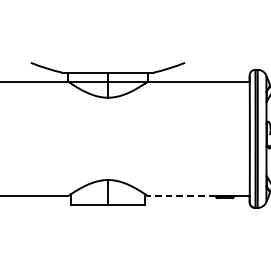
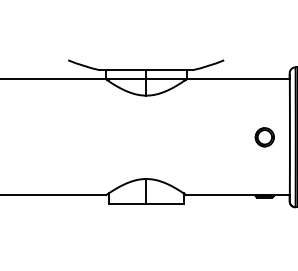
part: (224, 139) -> (264, 137), added
line: (181, 196) -> (220, 195), dashed -> solid

